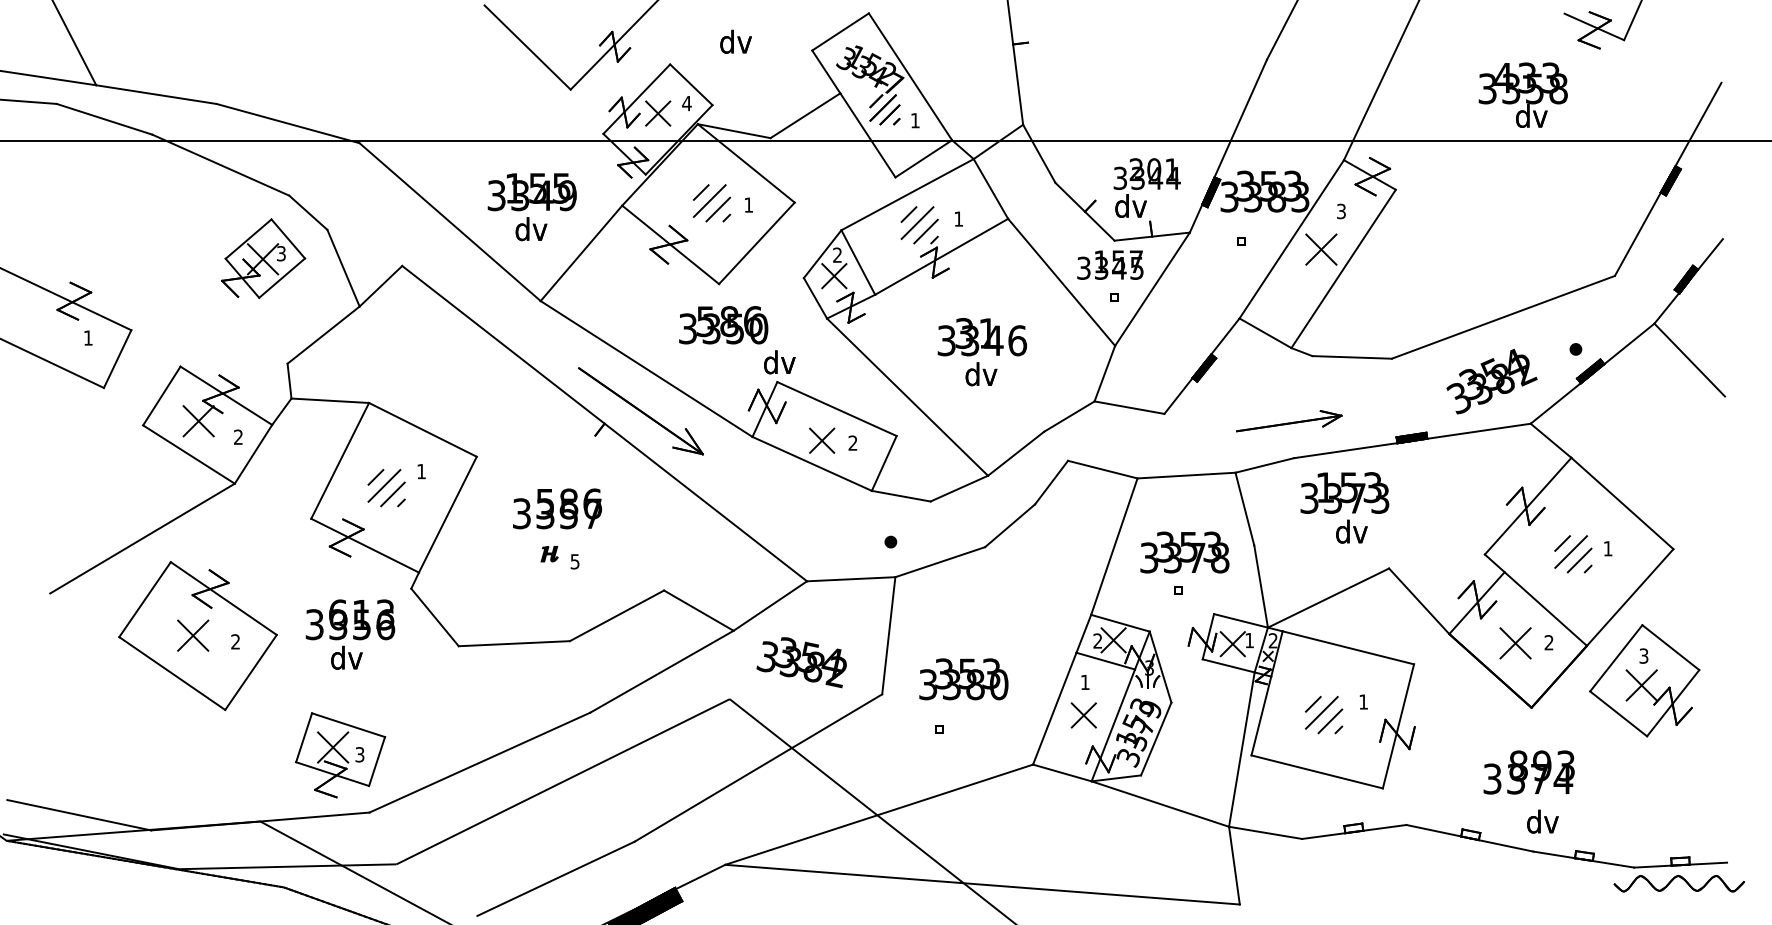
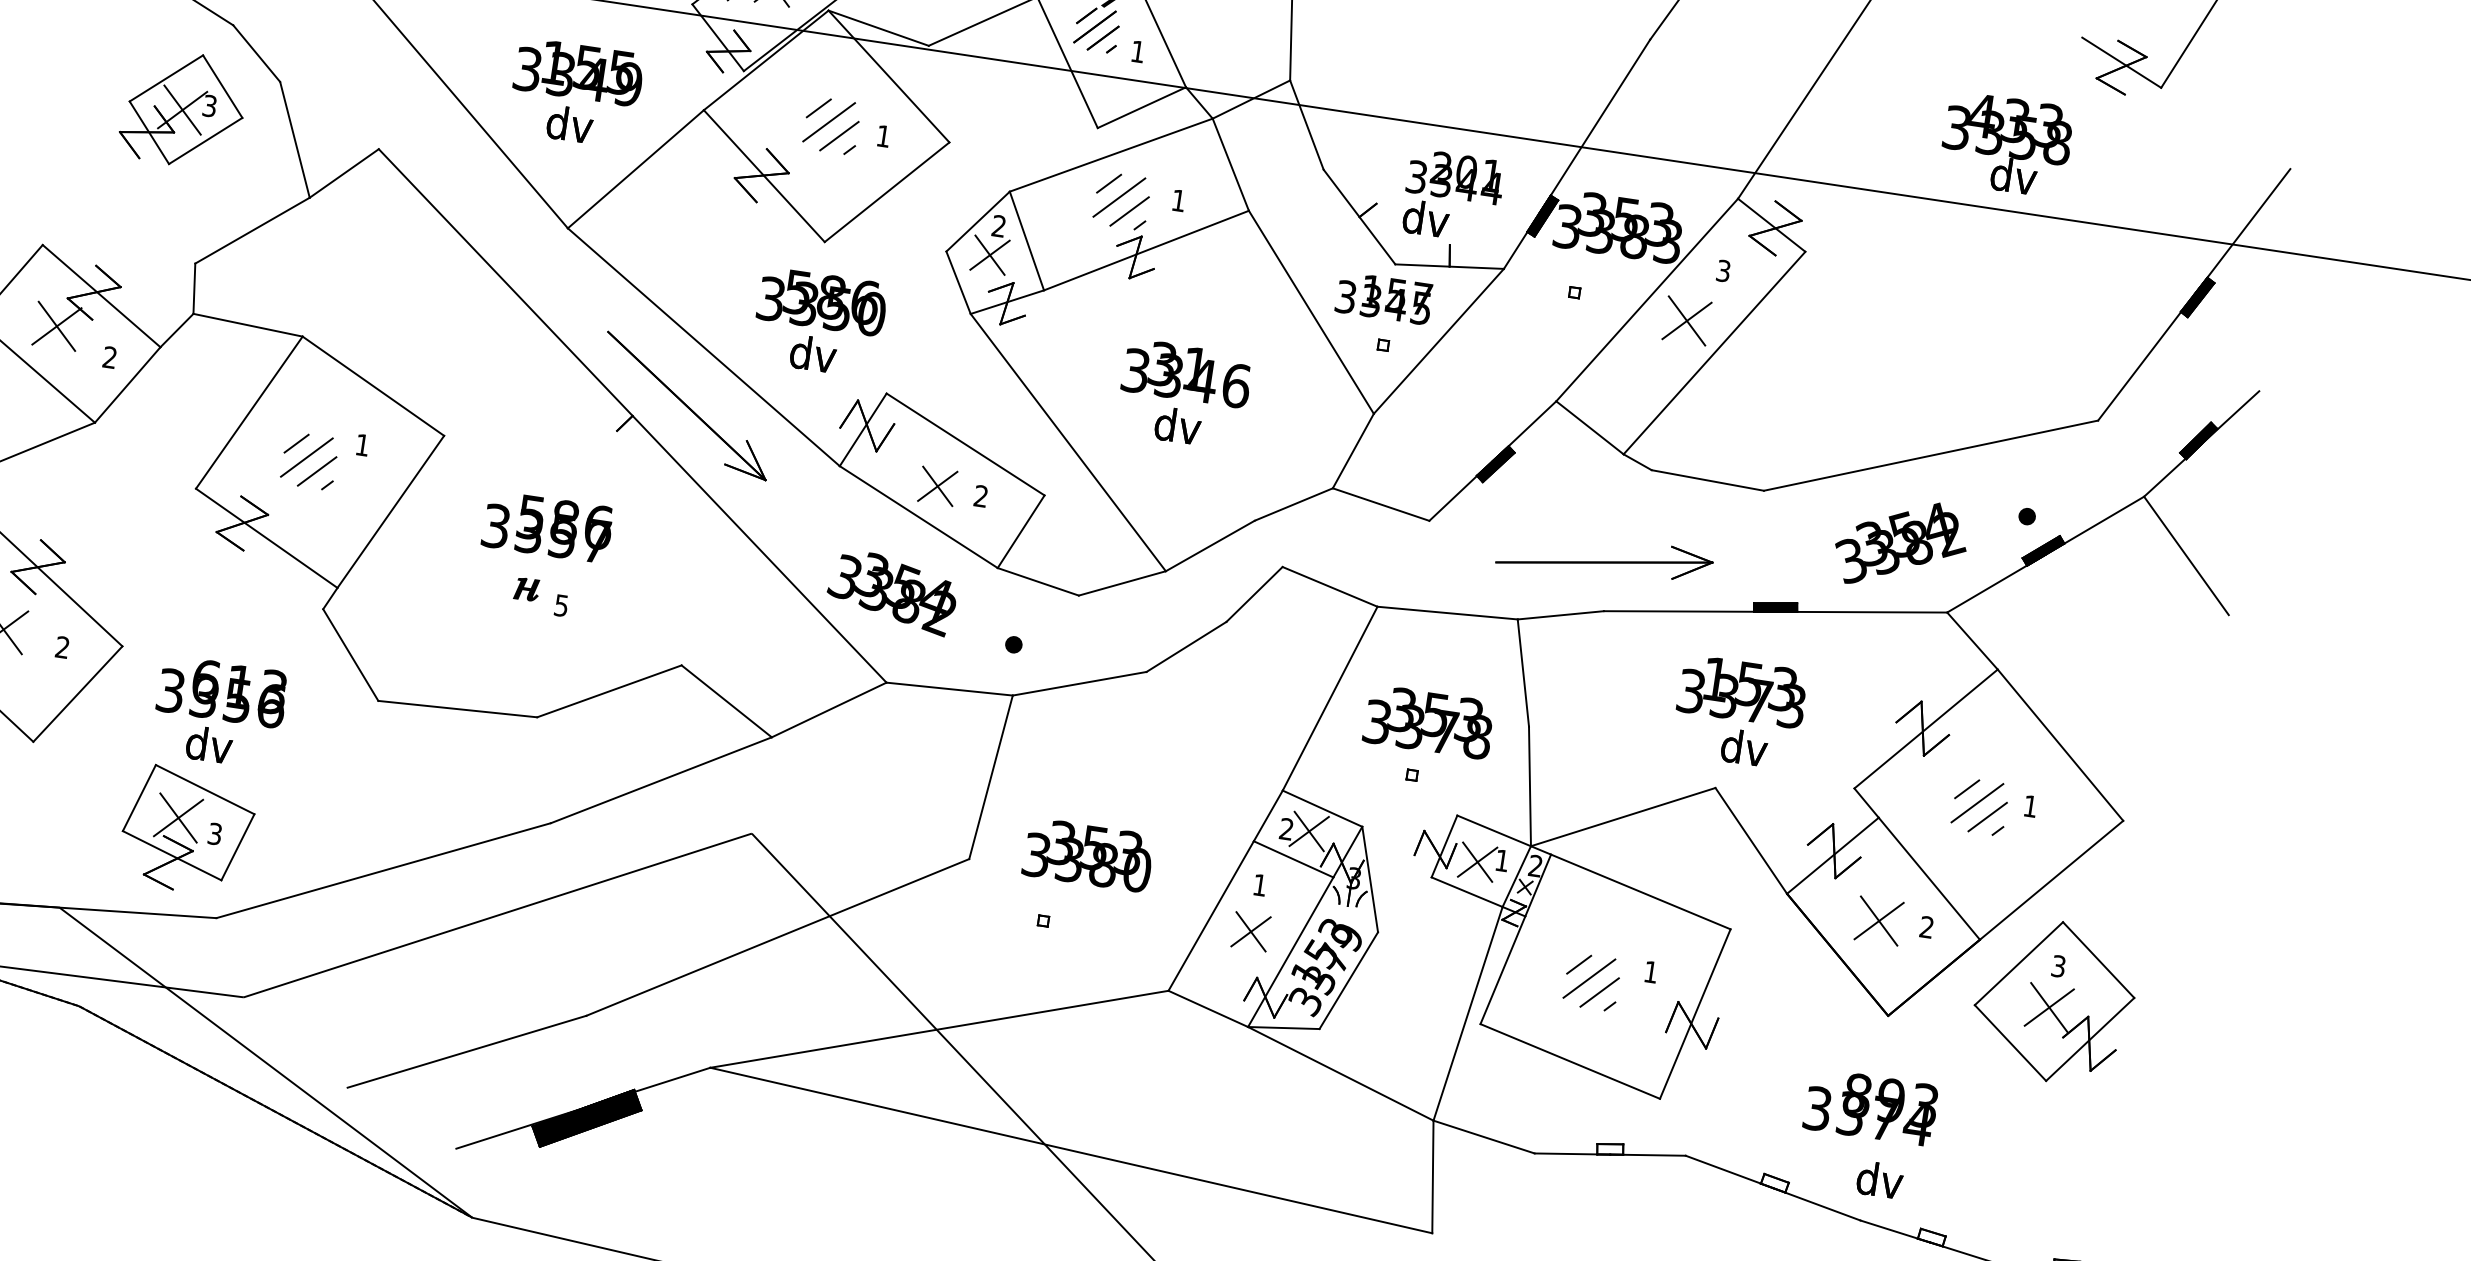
text: (779, 362) -> (812, 354), moved
part: (1288, 420) -> (1604, 556), size x1.43
text: (1344, 507) -> (1739, 711), moved
text: (350, 634) -> (219, 712), moved
text: (801, 662) -> (891, 592), moved

